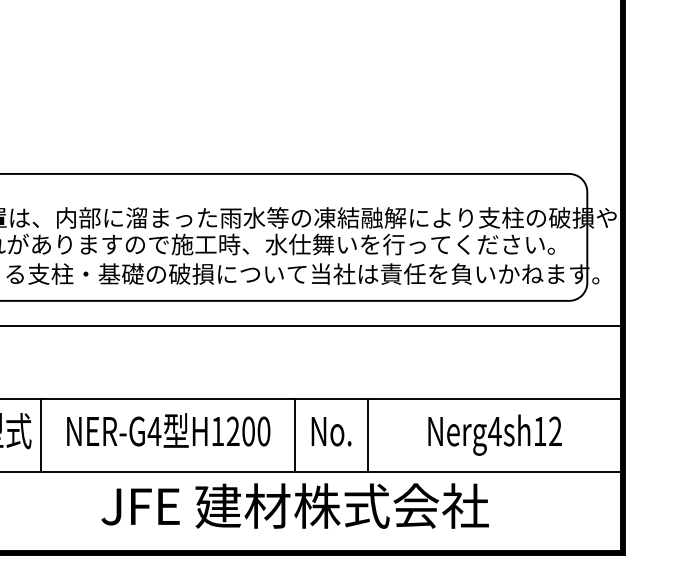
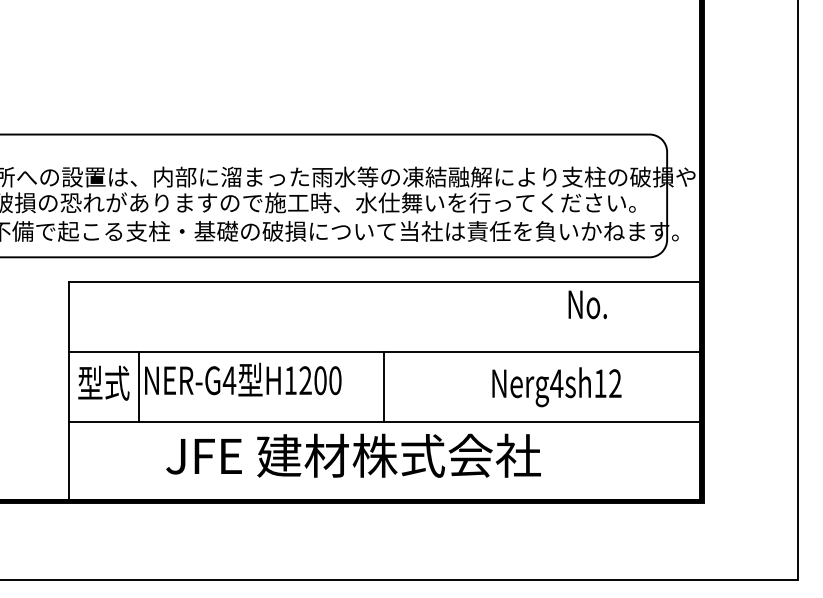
text: (168, 430) -> (243, 379), moved
text: (331, 431) -> (587, 304), moved
line: (367, 435) -> (454, 387), removed
text: (494, 435) -> (556, 387), moved
text: (295, 505) -> (353, 455), moved

